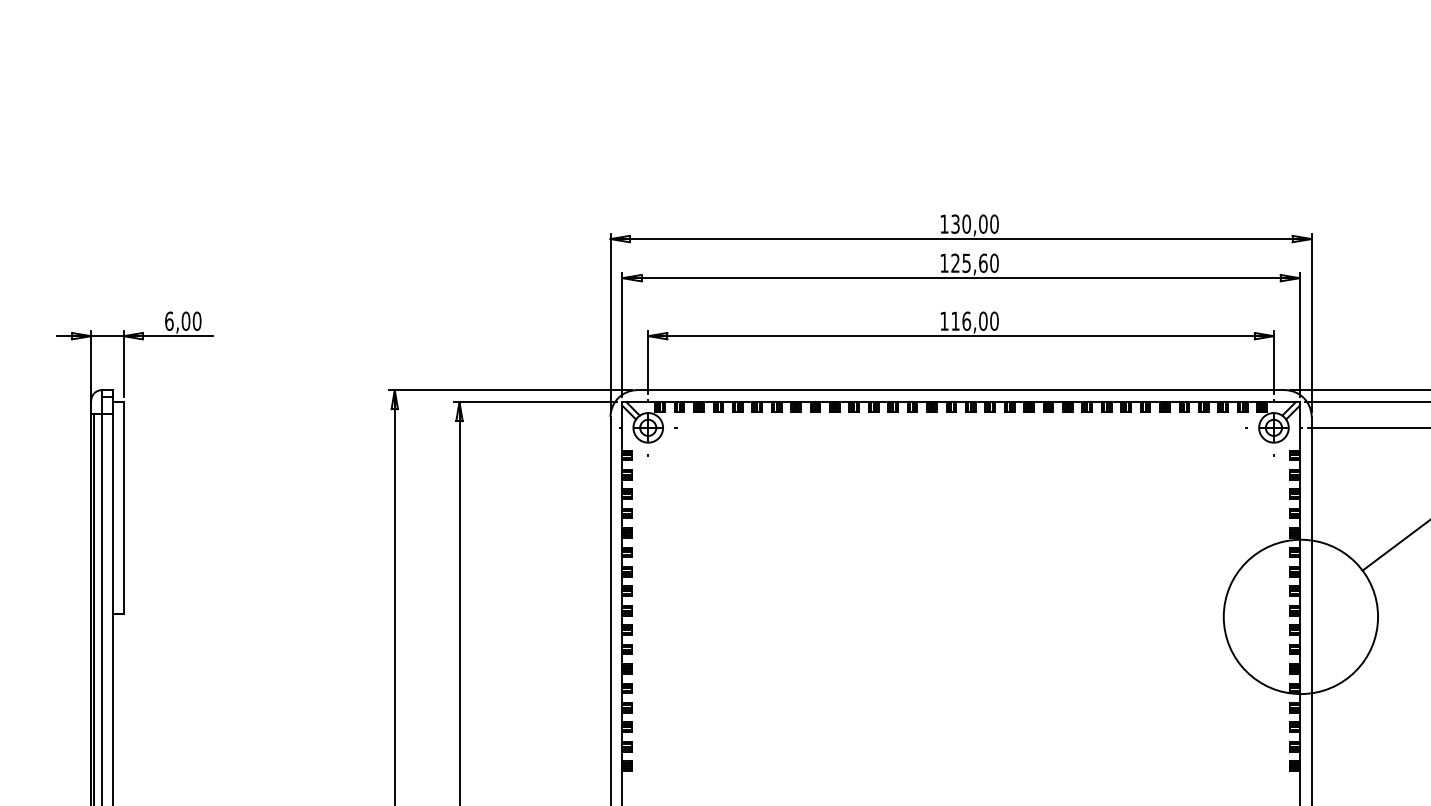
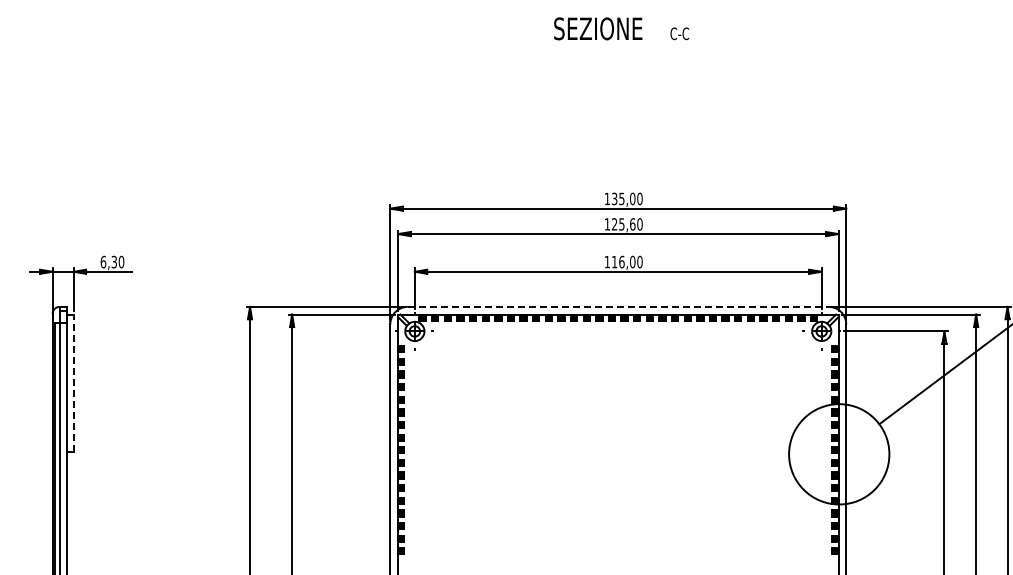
text: (966, 223) -> (621, 198), 130,00 -> 135,00
text: (186, 320) -> (114, 261), 6,00 -> 6,30
line: (961, 389) -> (618, 306), solid -> dashed
line: (123, 507) -> (73, 383), solid -> dashed

